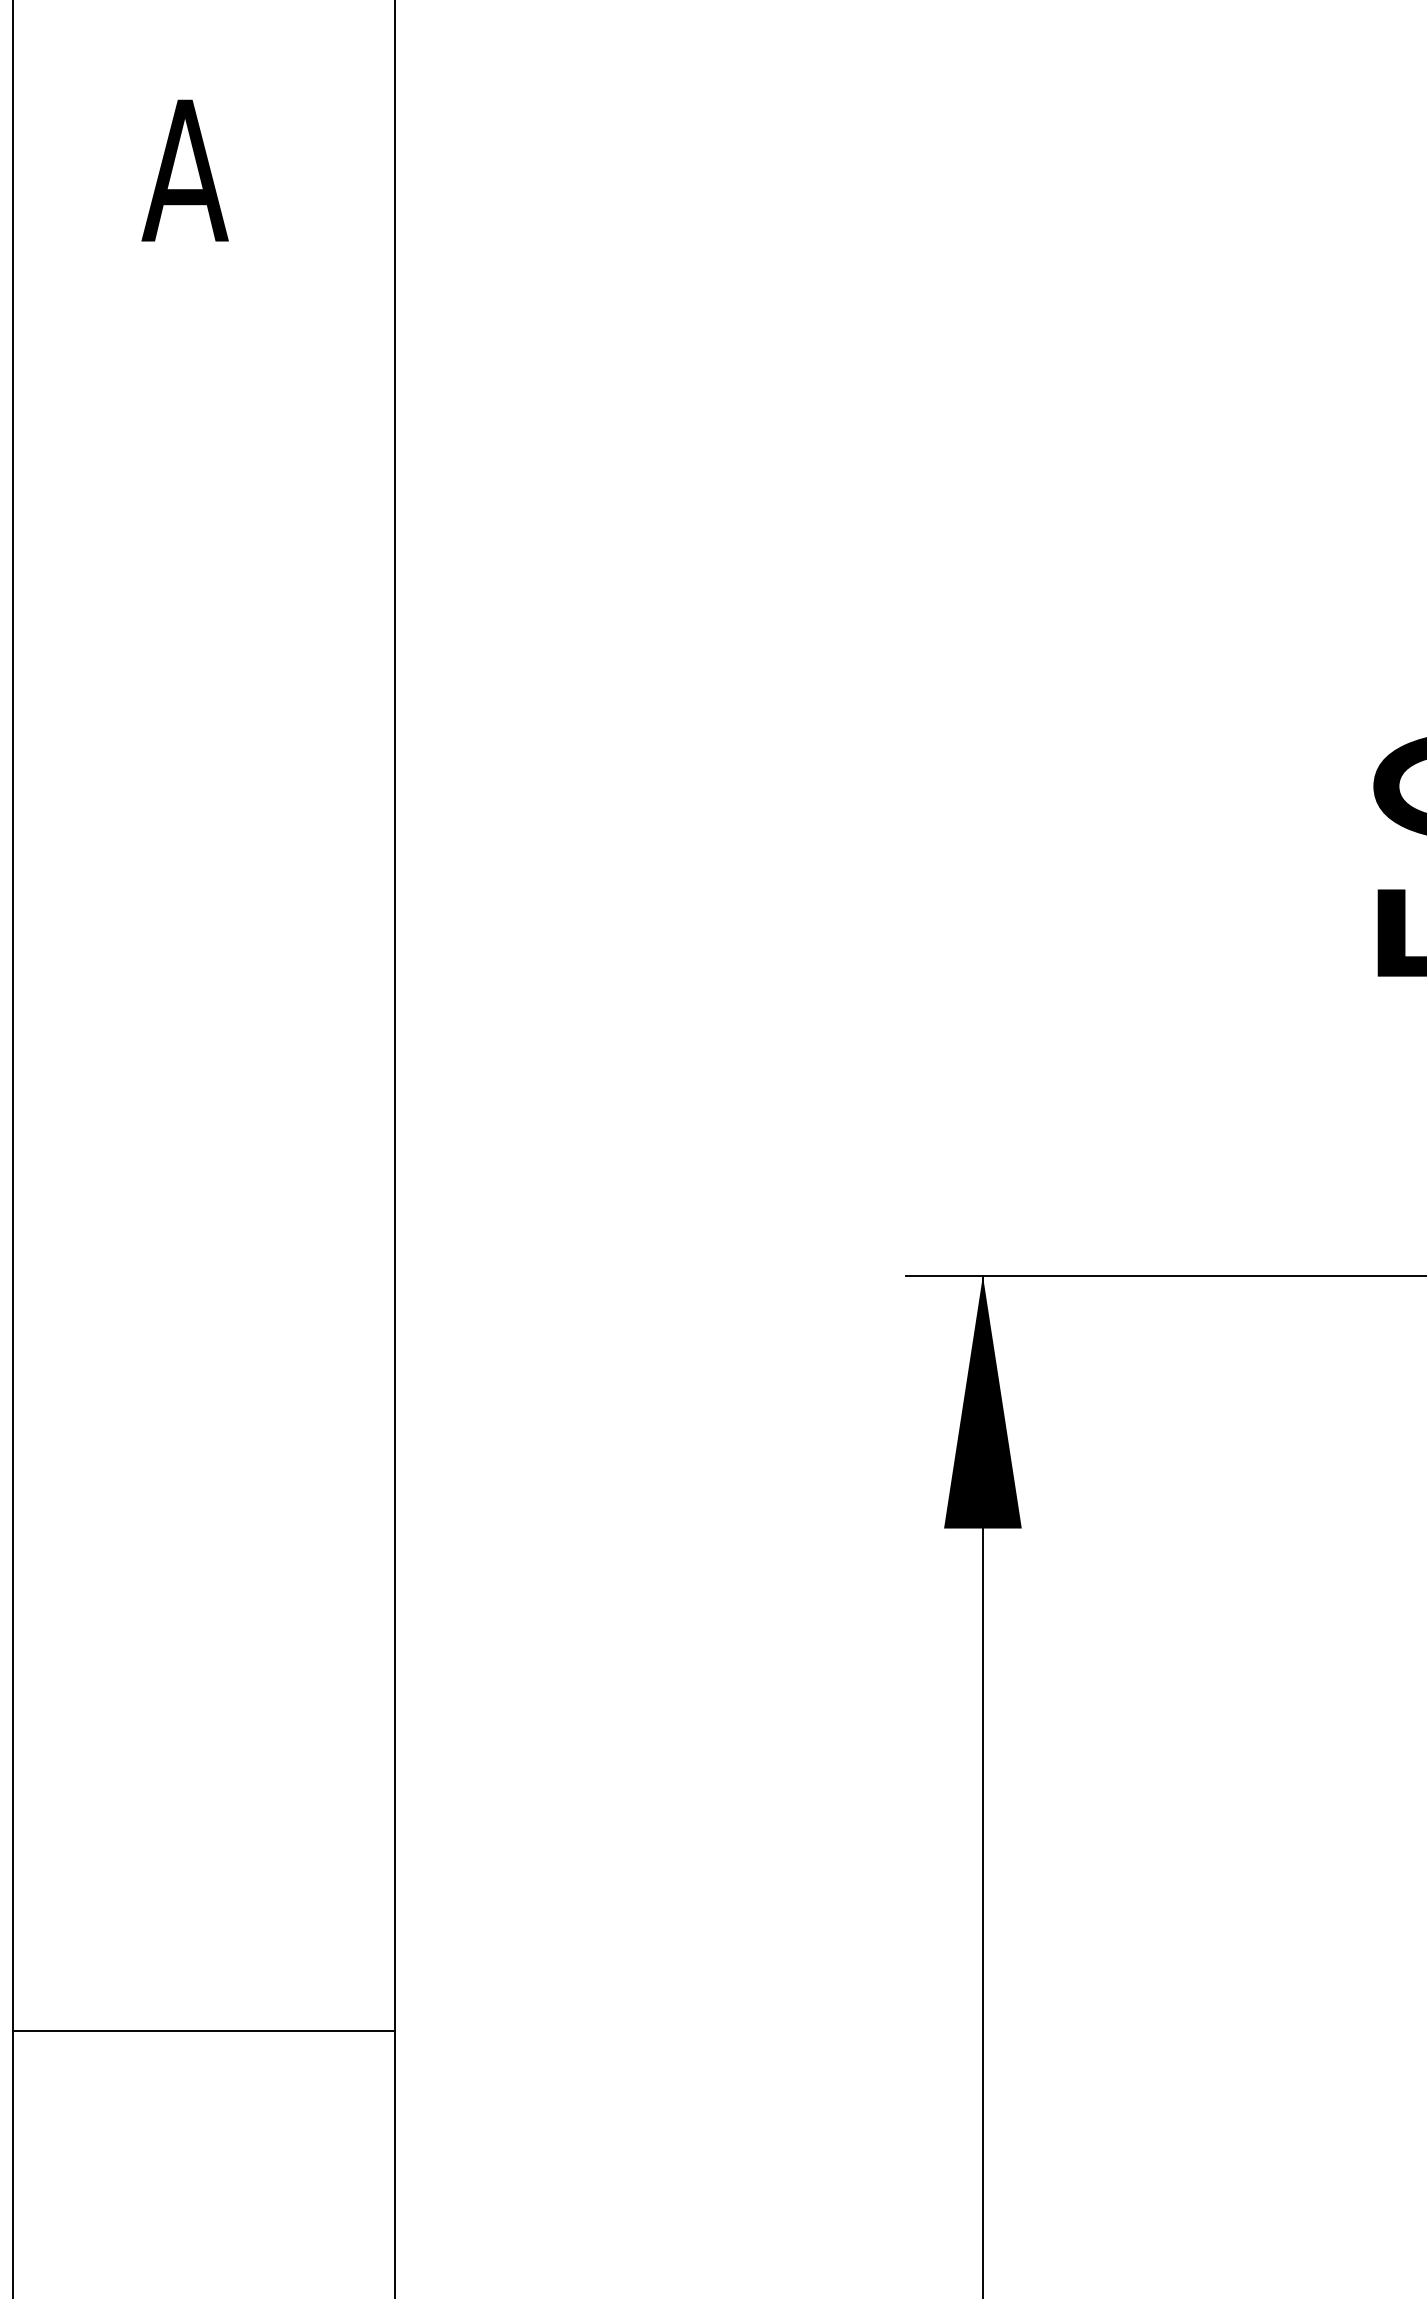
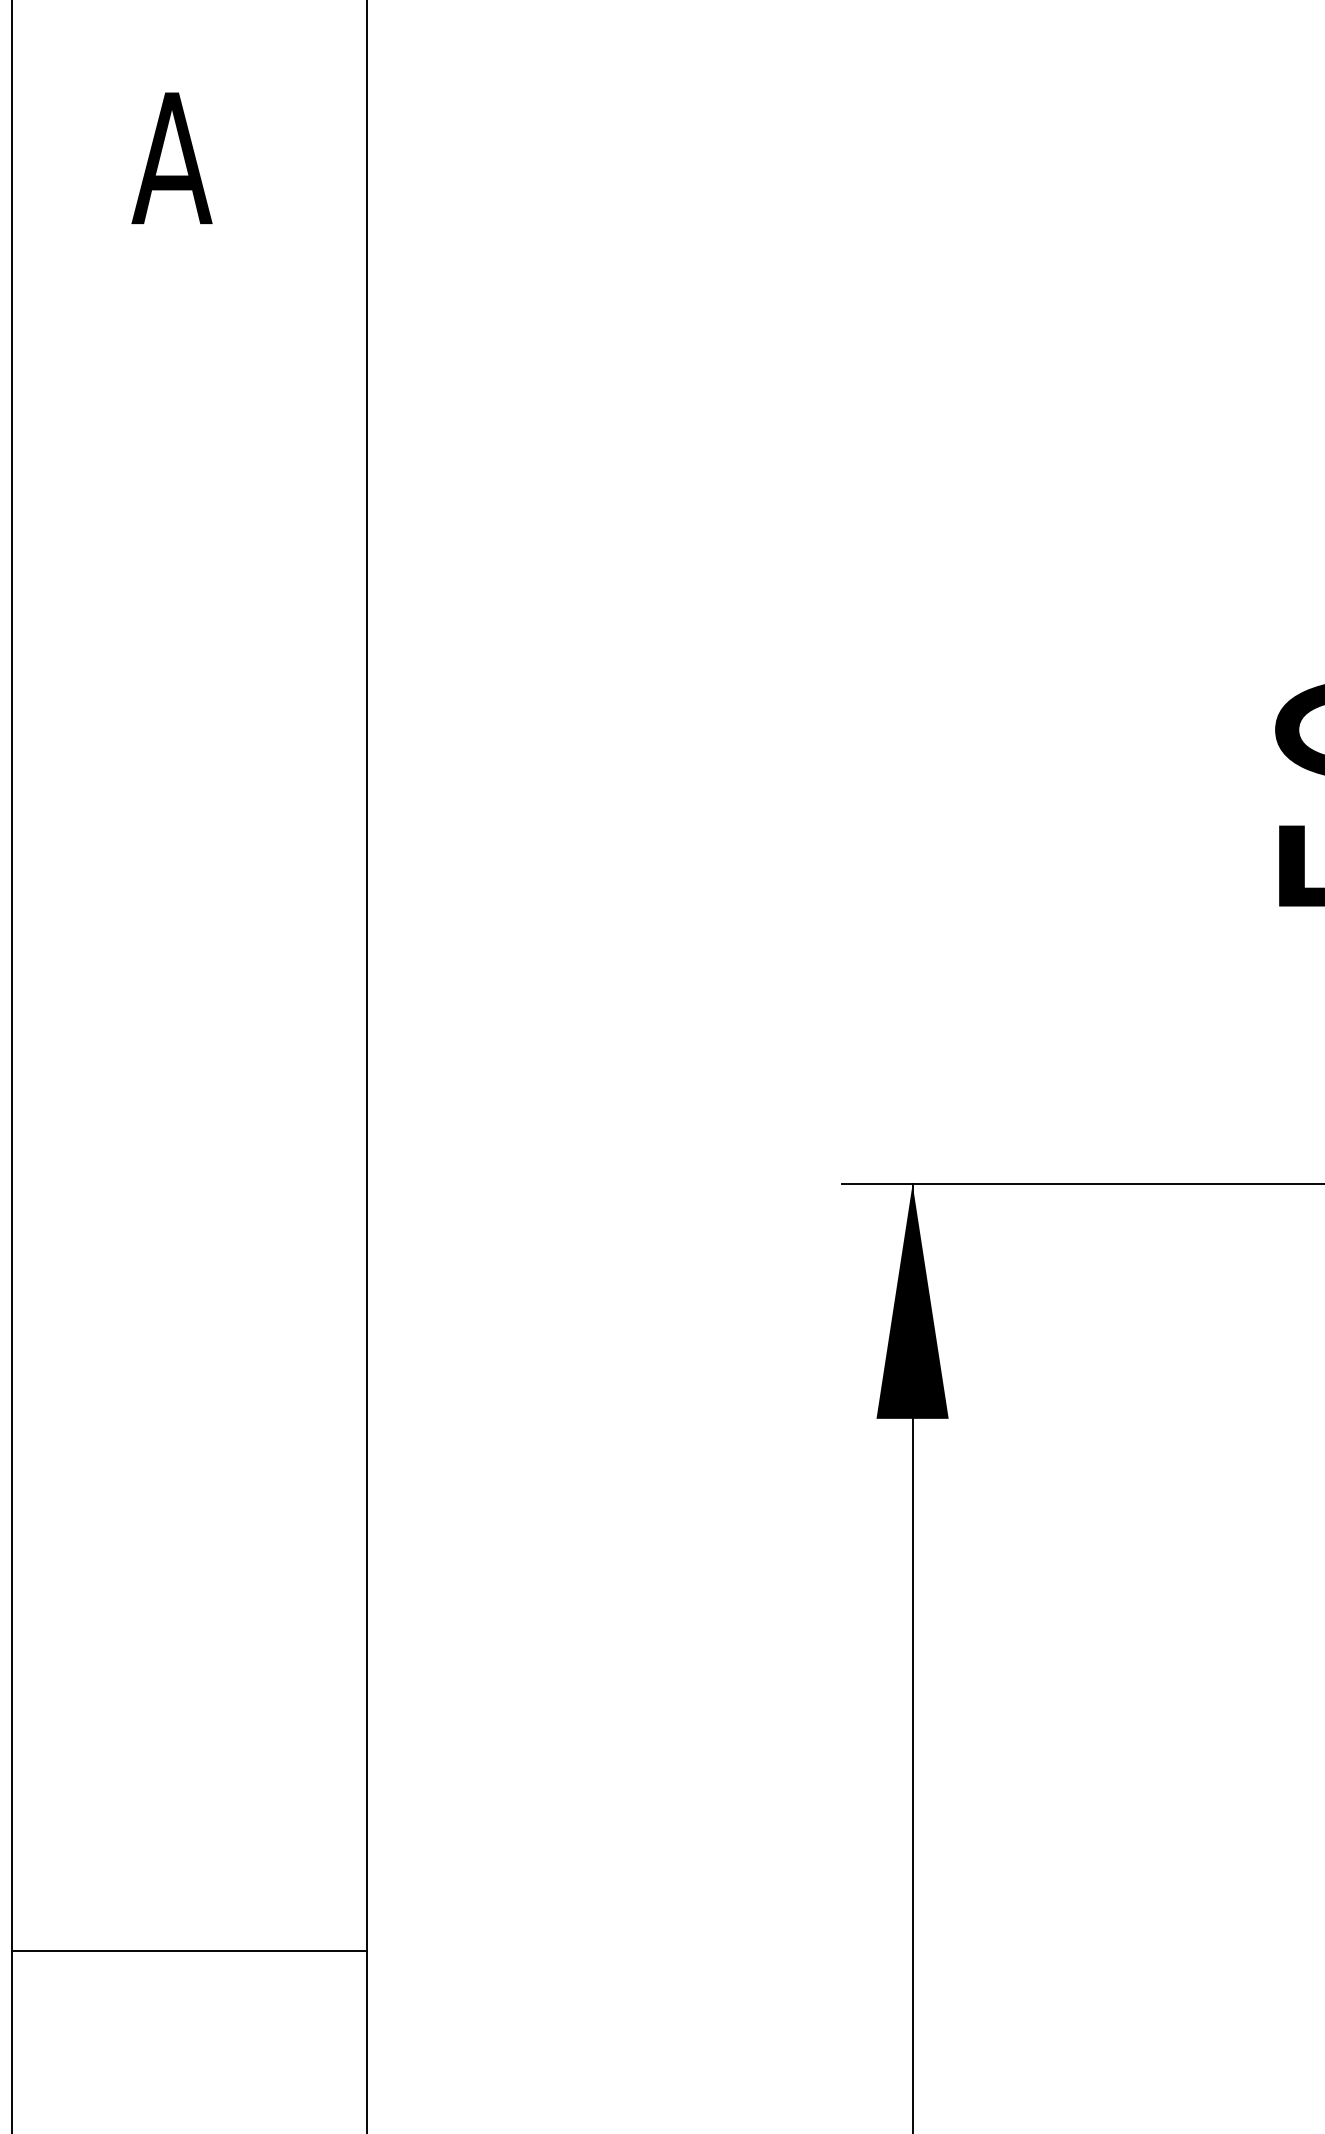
line: (203, 2031) -> (189, 1951), moved

